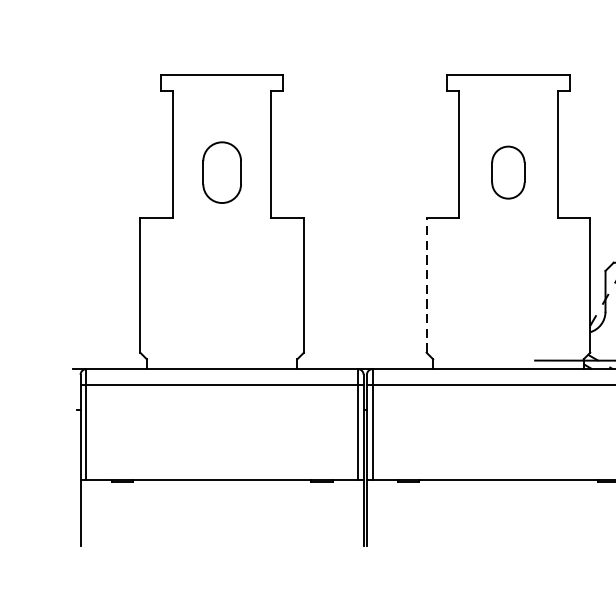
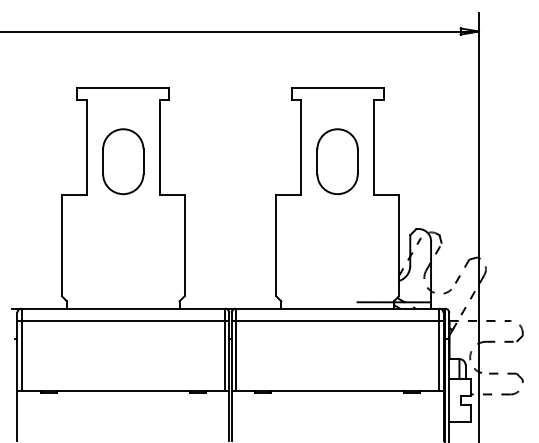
part: (222, 172) -> (123, 161), size x1.43
part: (508, 172) -> (337, 161), size x1.67
line: (426, 284) -> (276, 245), dashed -> solid

